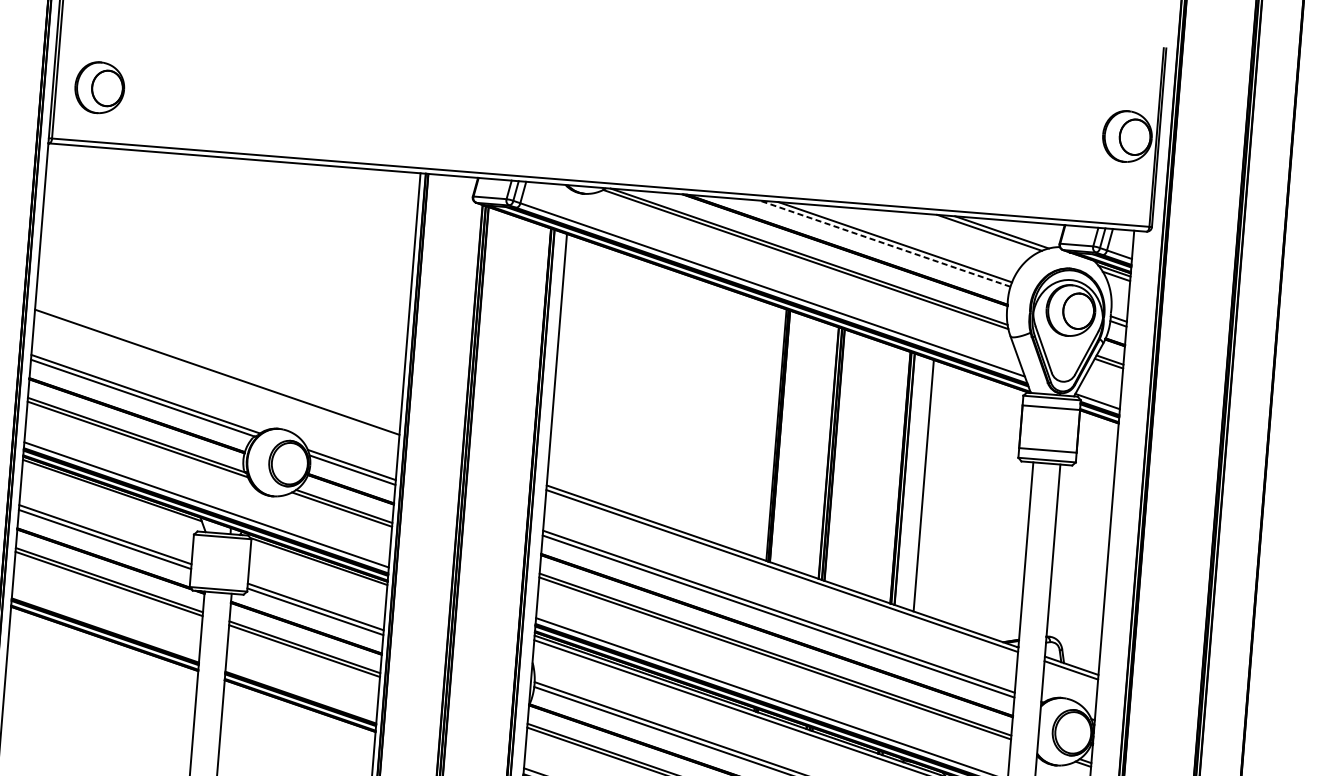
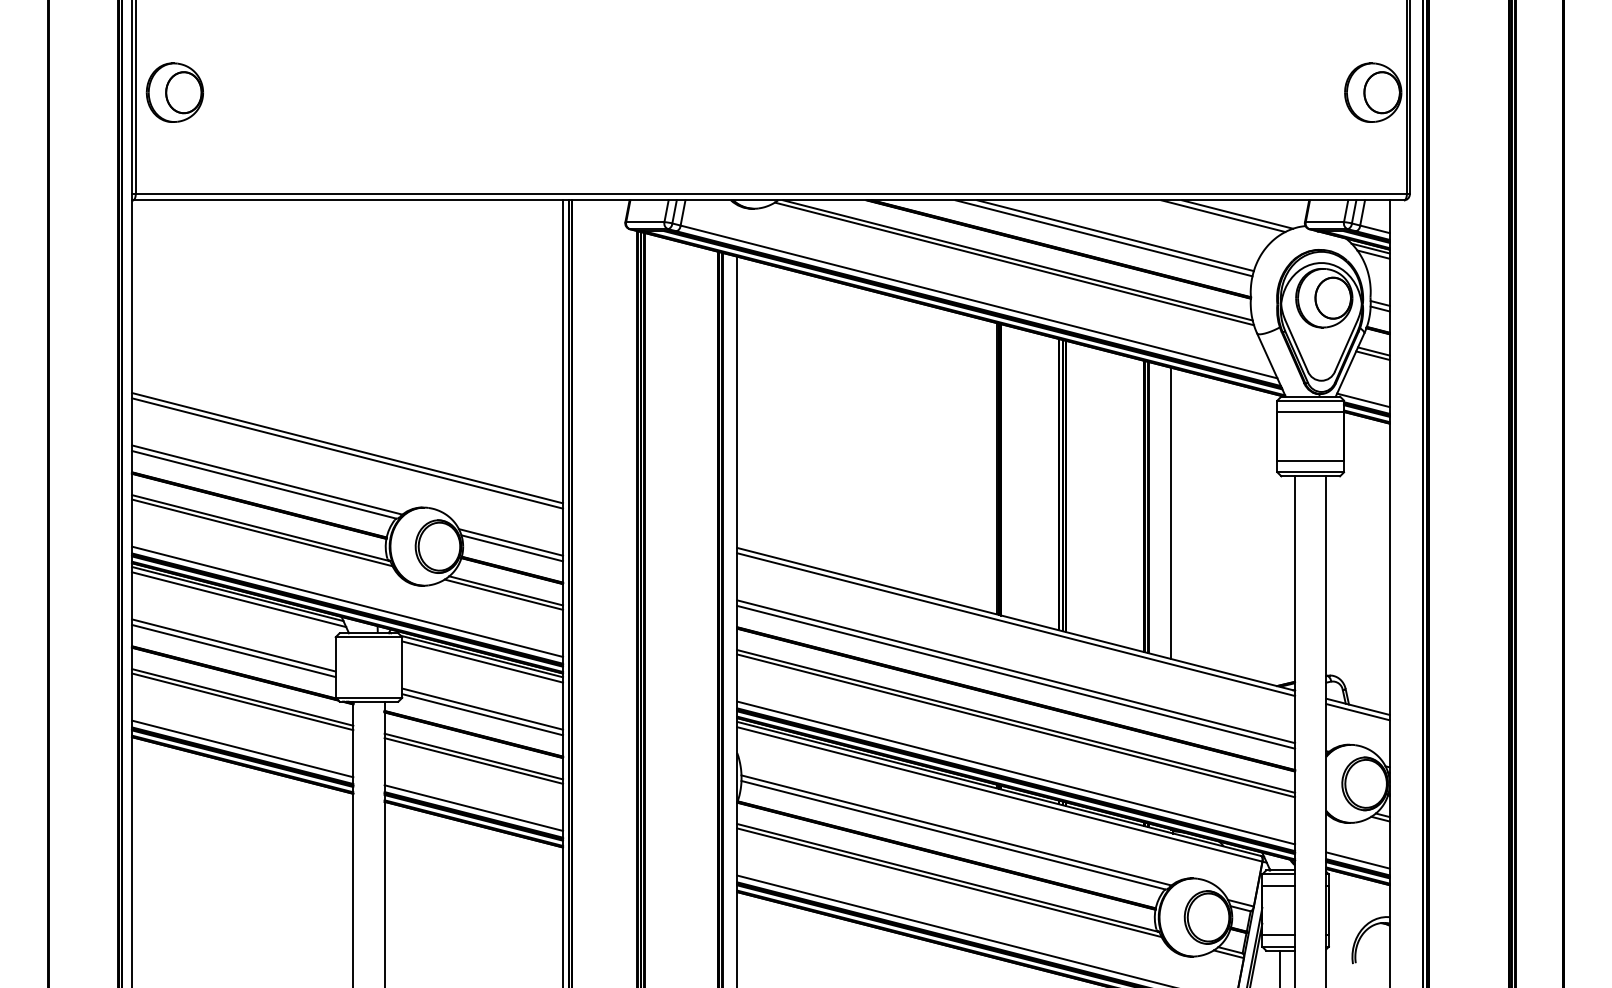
part: (99, 87) -> (174, 92), moved
line: (884, 243) -> (1103, 238), dashed -> solid
line: (216, 376) -> (347, 453), added
line: (113, 495) -> (239, 599), added
line: (318, 565) -> (482, 661), added
line: (105, 624) -> (242, 748), added
line: (301, 691) -> (473, 807), added

